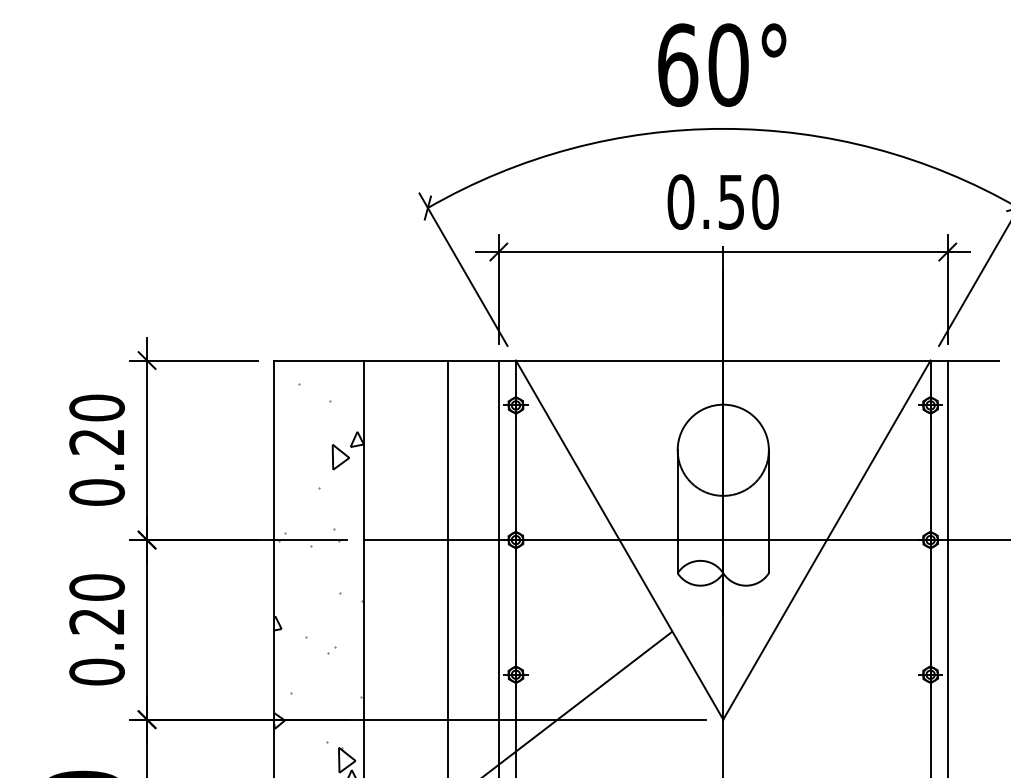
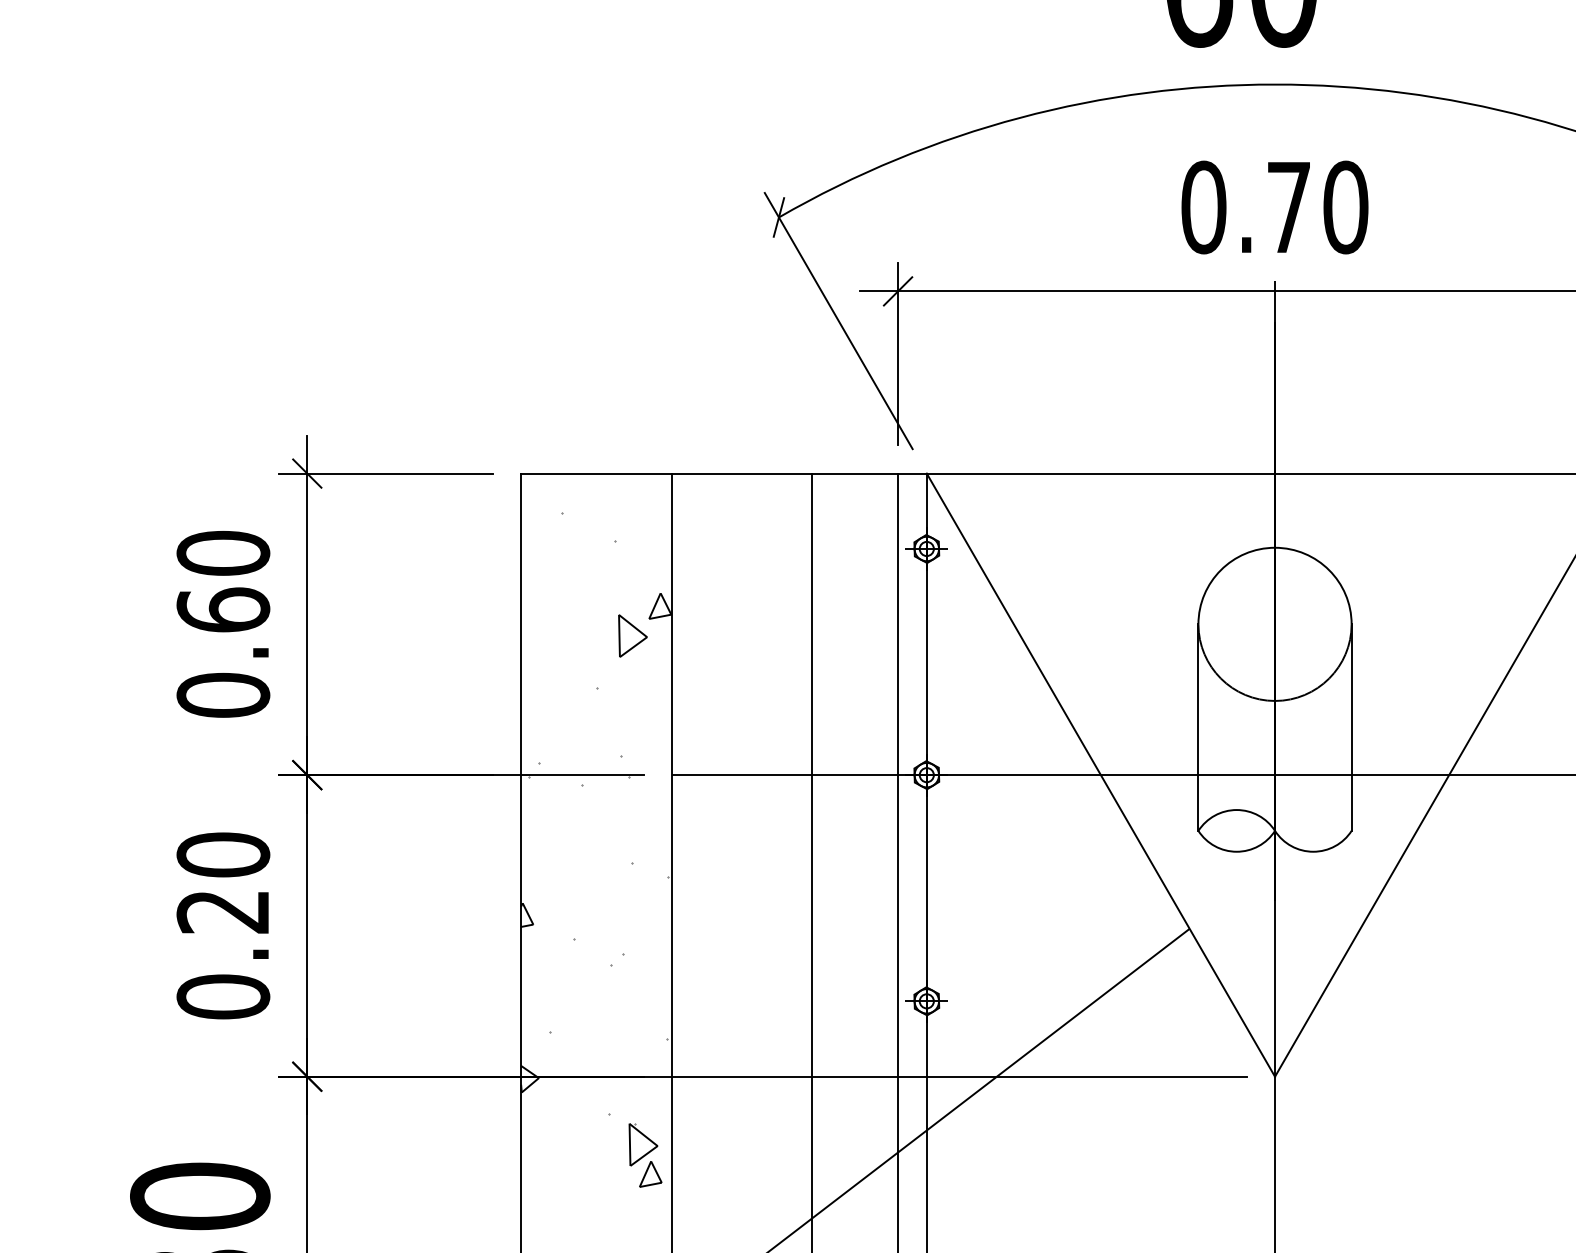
text: (731, 202) -> (1288, 208), 0.50 -> 0.70
text: (96, 441) -> (222, 609), 0.20 -> 0.60

